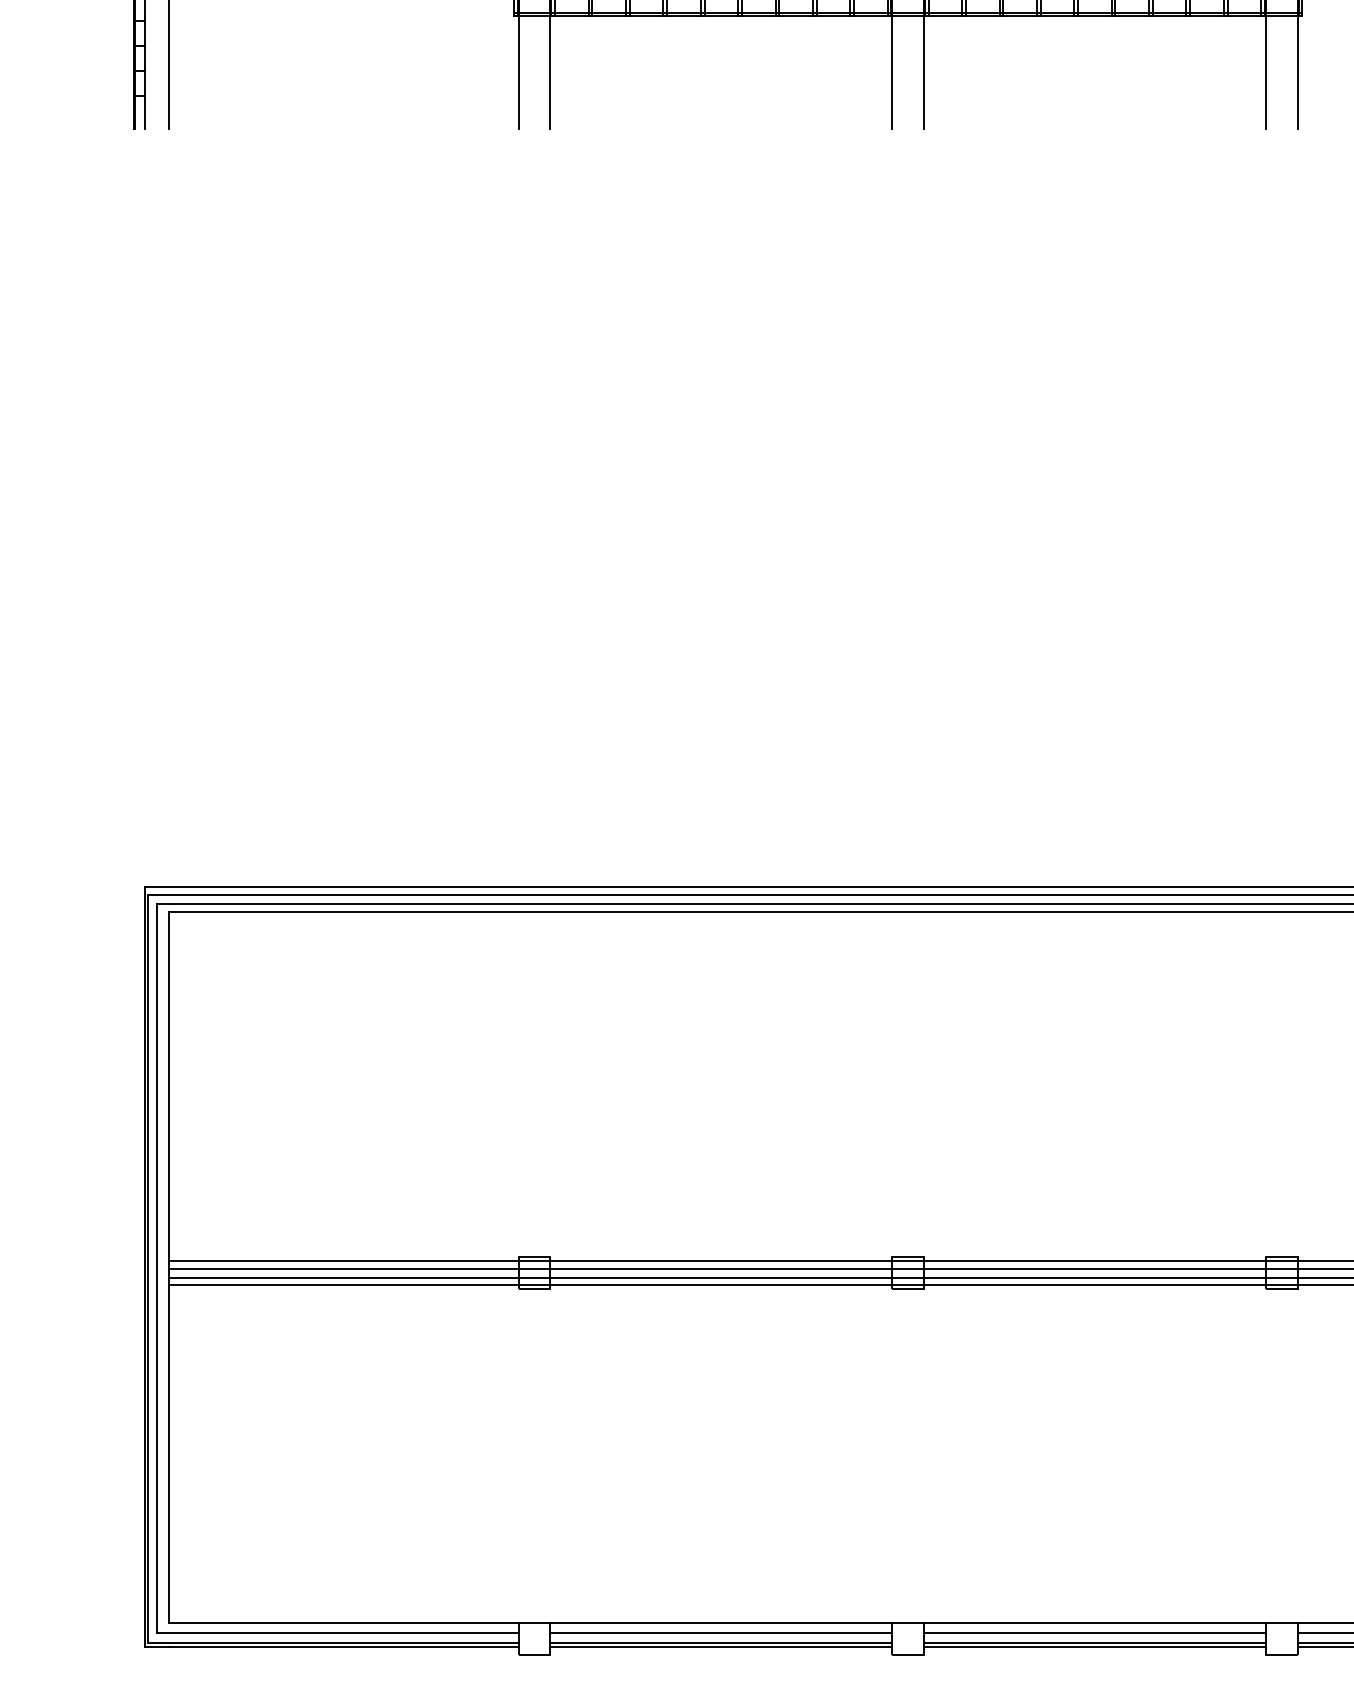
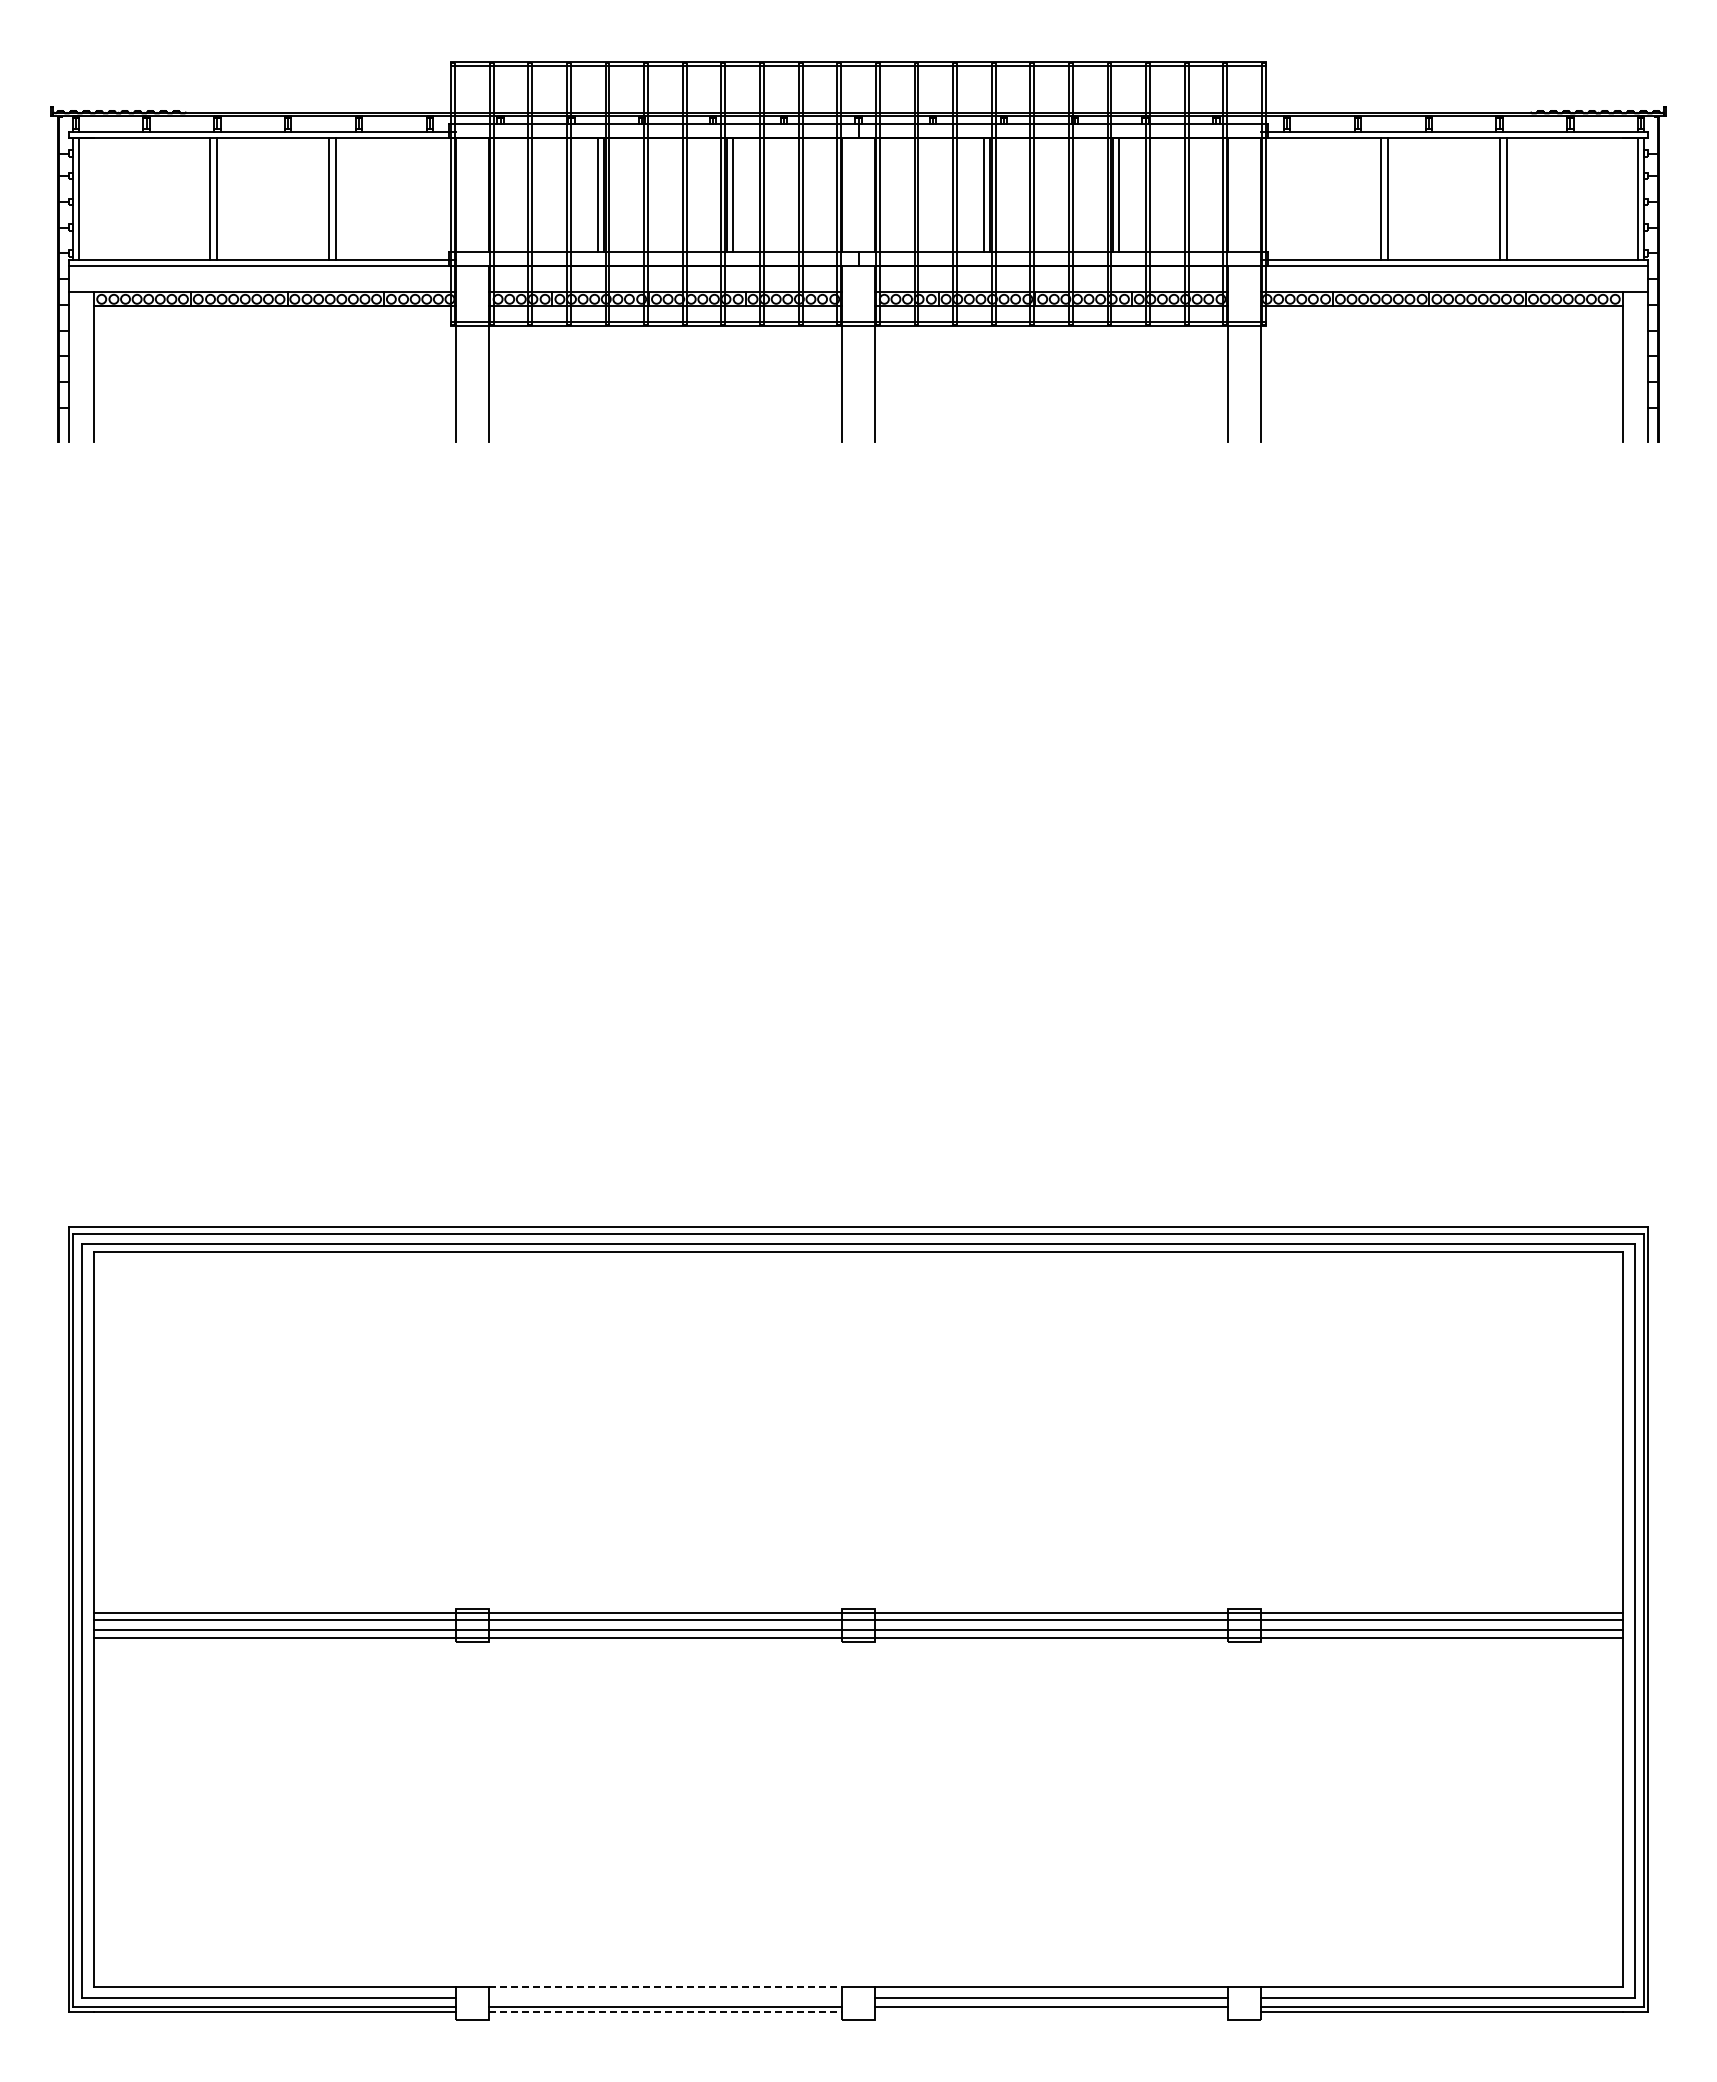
line: (721, 1622) -> (665, 1986), solid -> dashed
line: (721, 1633) -> (665, 1997), removed
line: (721, 1646) -> (665, 2011), solid -> dashed
line: (1094, 1646) -> (1051, 2011), removed

